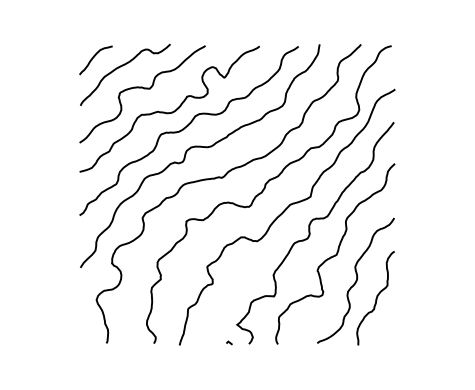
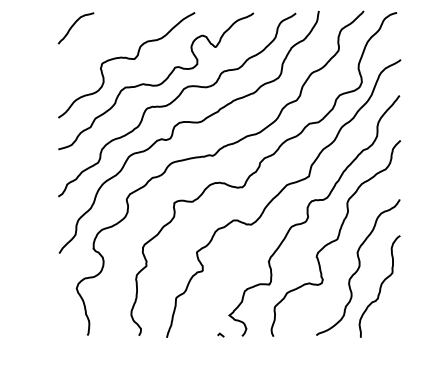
curve: (123, 66) -> (105, 34), removed

